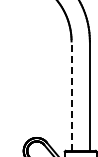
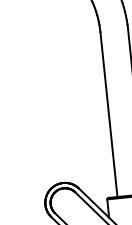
line: (71, 96) -> (108, 115), dashed -> solid

